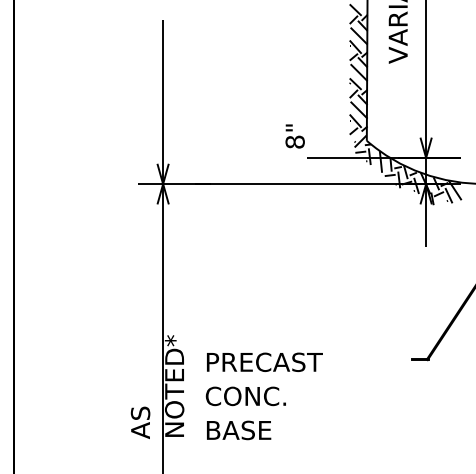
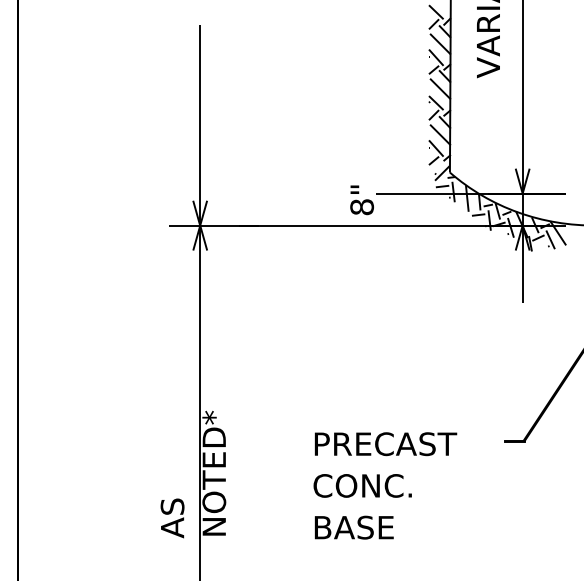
text: (294, 136) -> (361, 200), moved
text: (264, 396) -> (385, 485), moved

